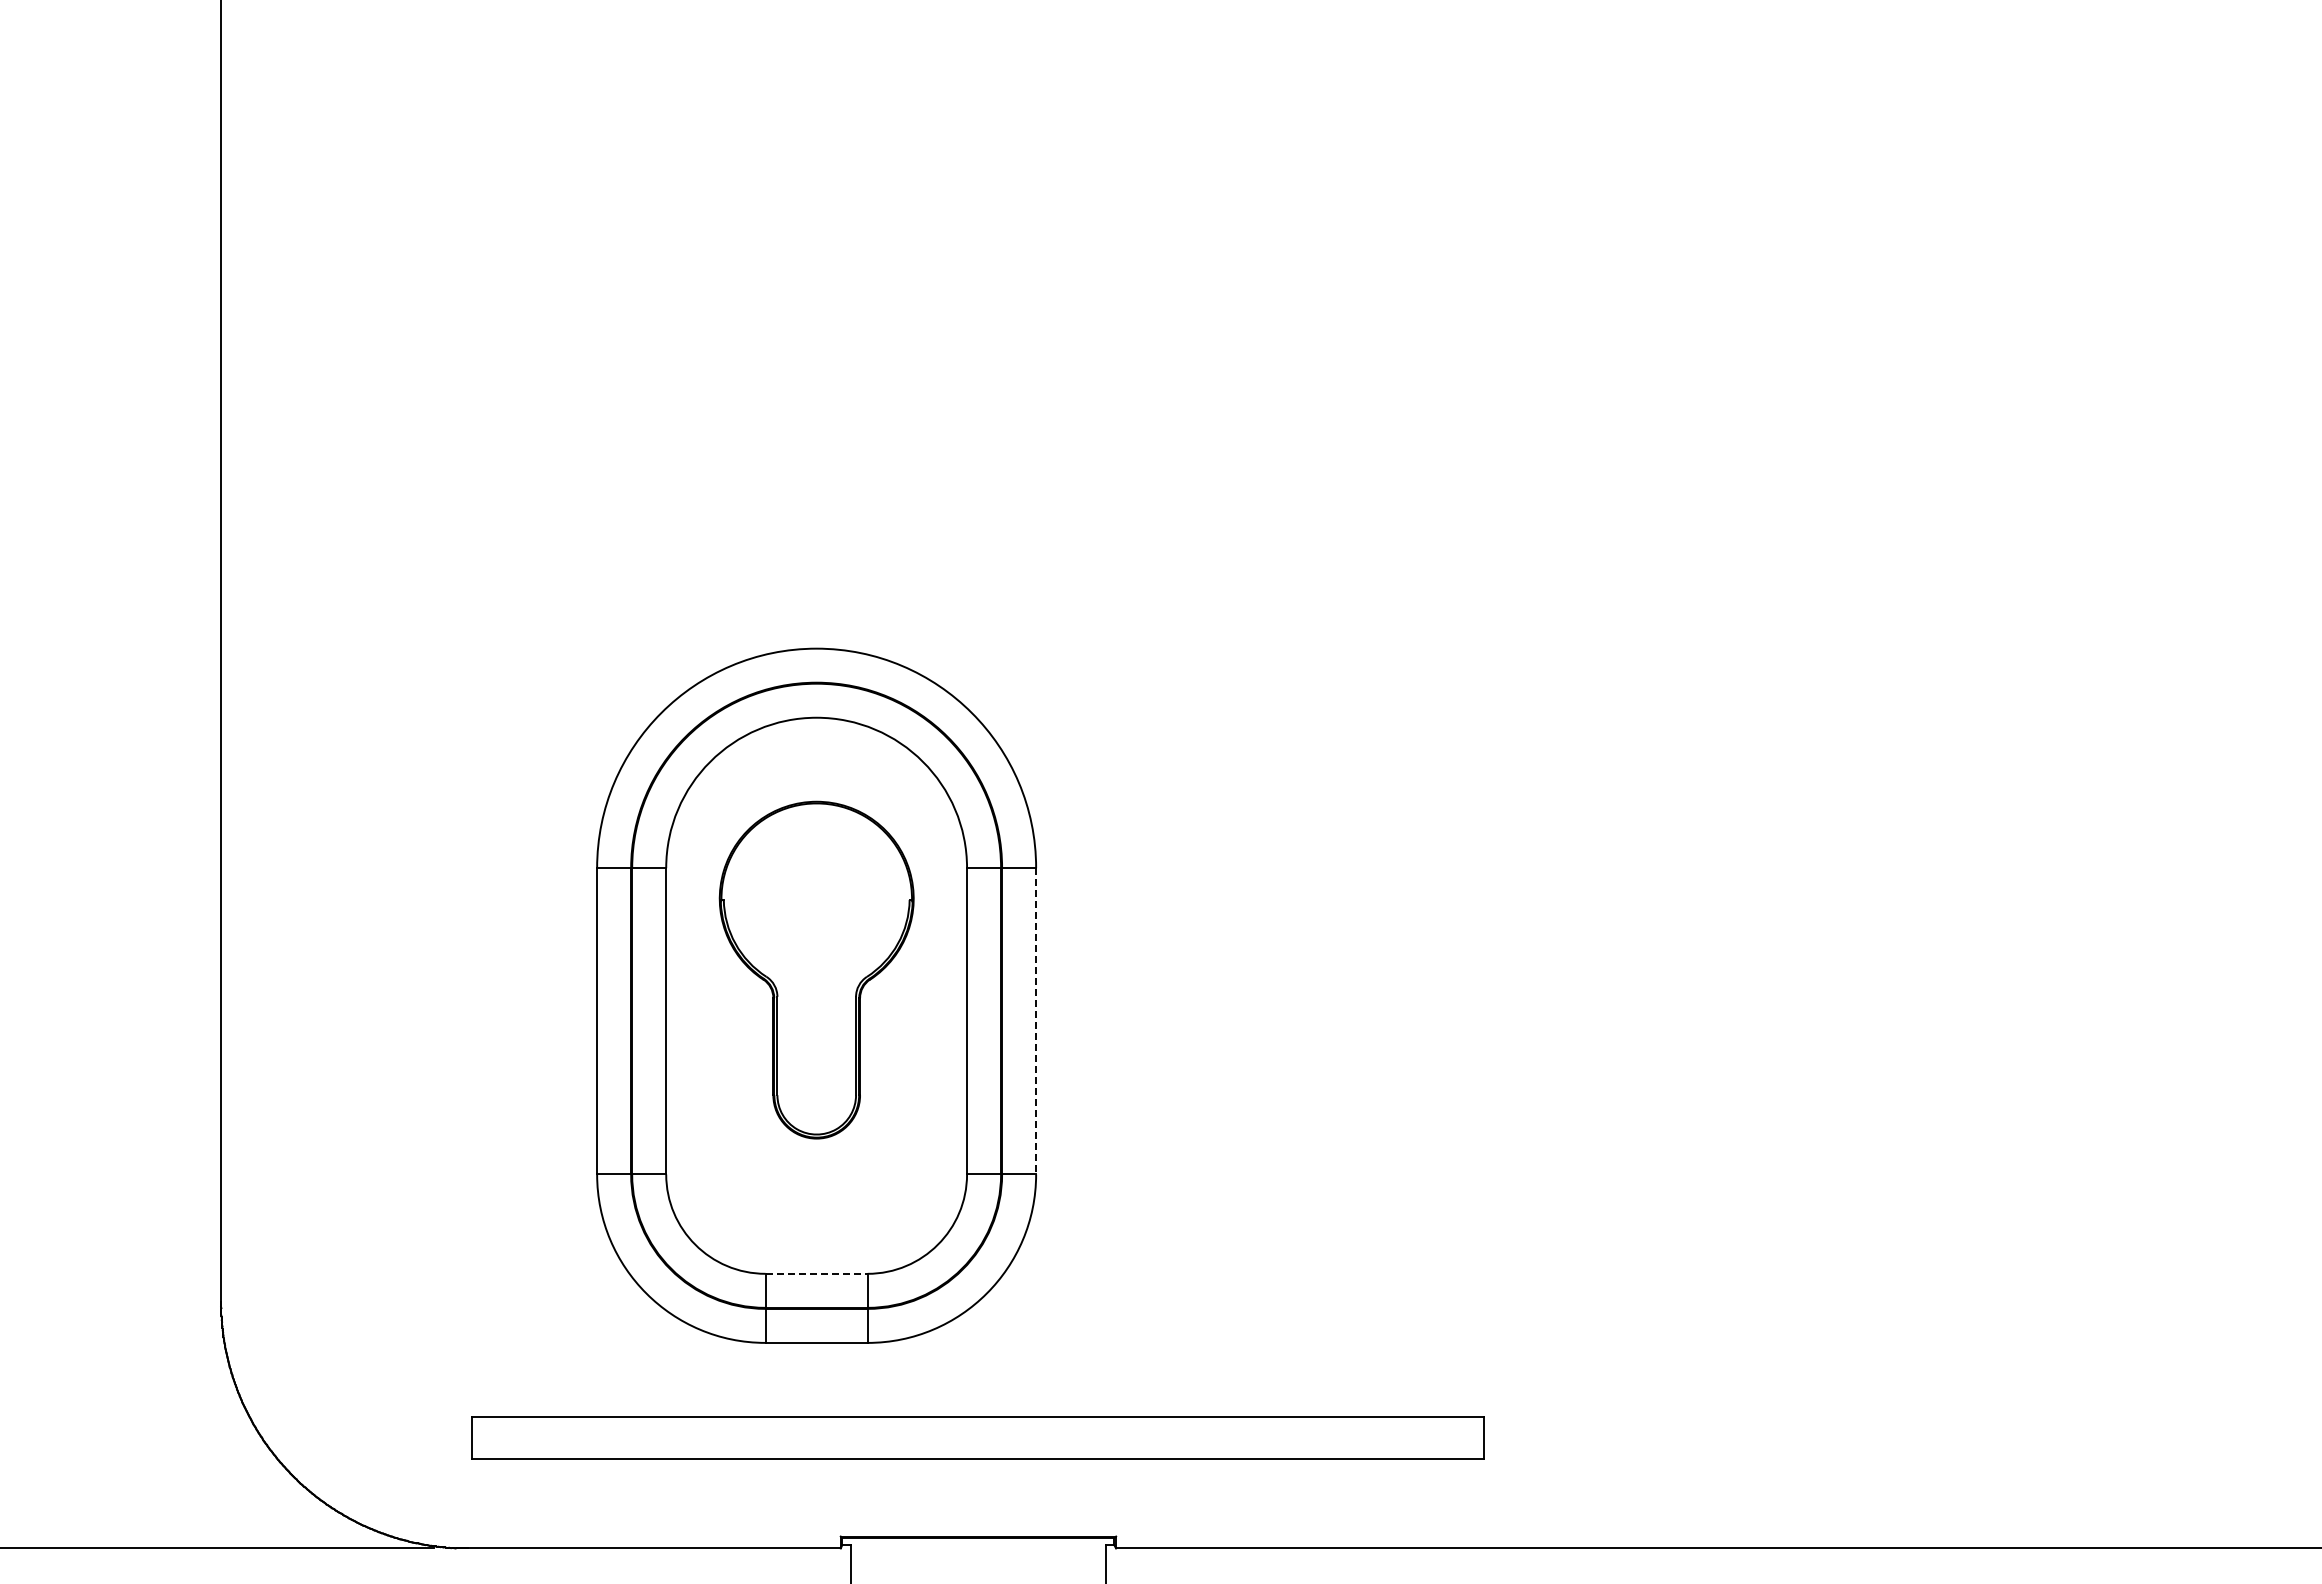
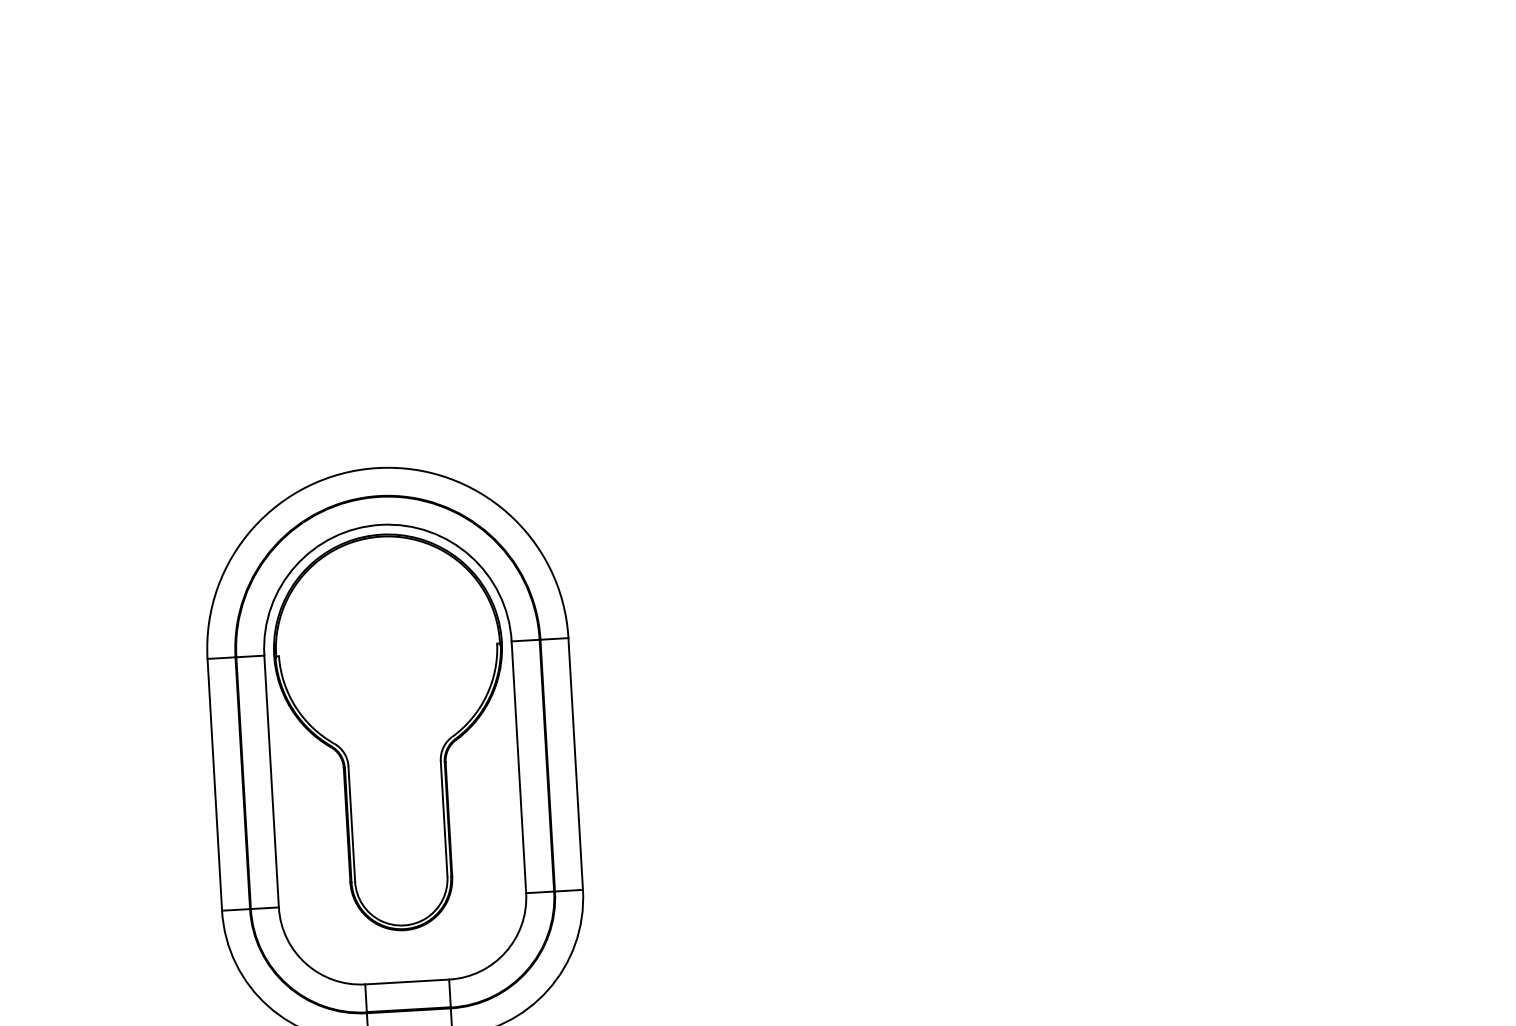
part: (816, 969) -> (392, 731), size x1.43
line: (1036, 1021) -> (576, 764), dashed -> solid
line: (817, 1273) -> (407, 981), dashed -> solid

